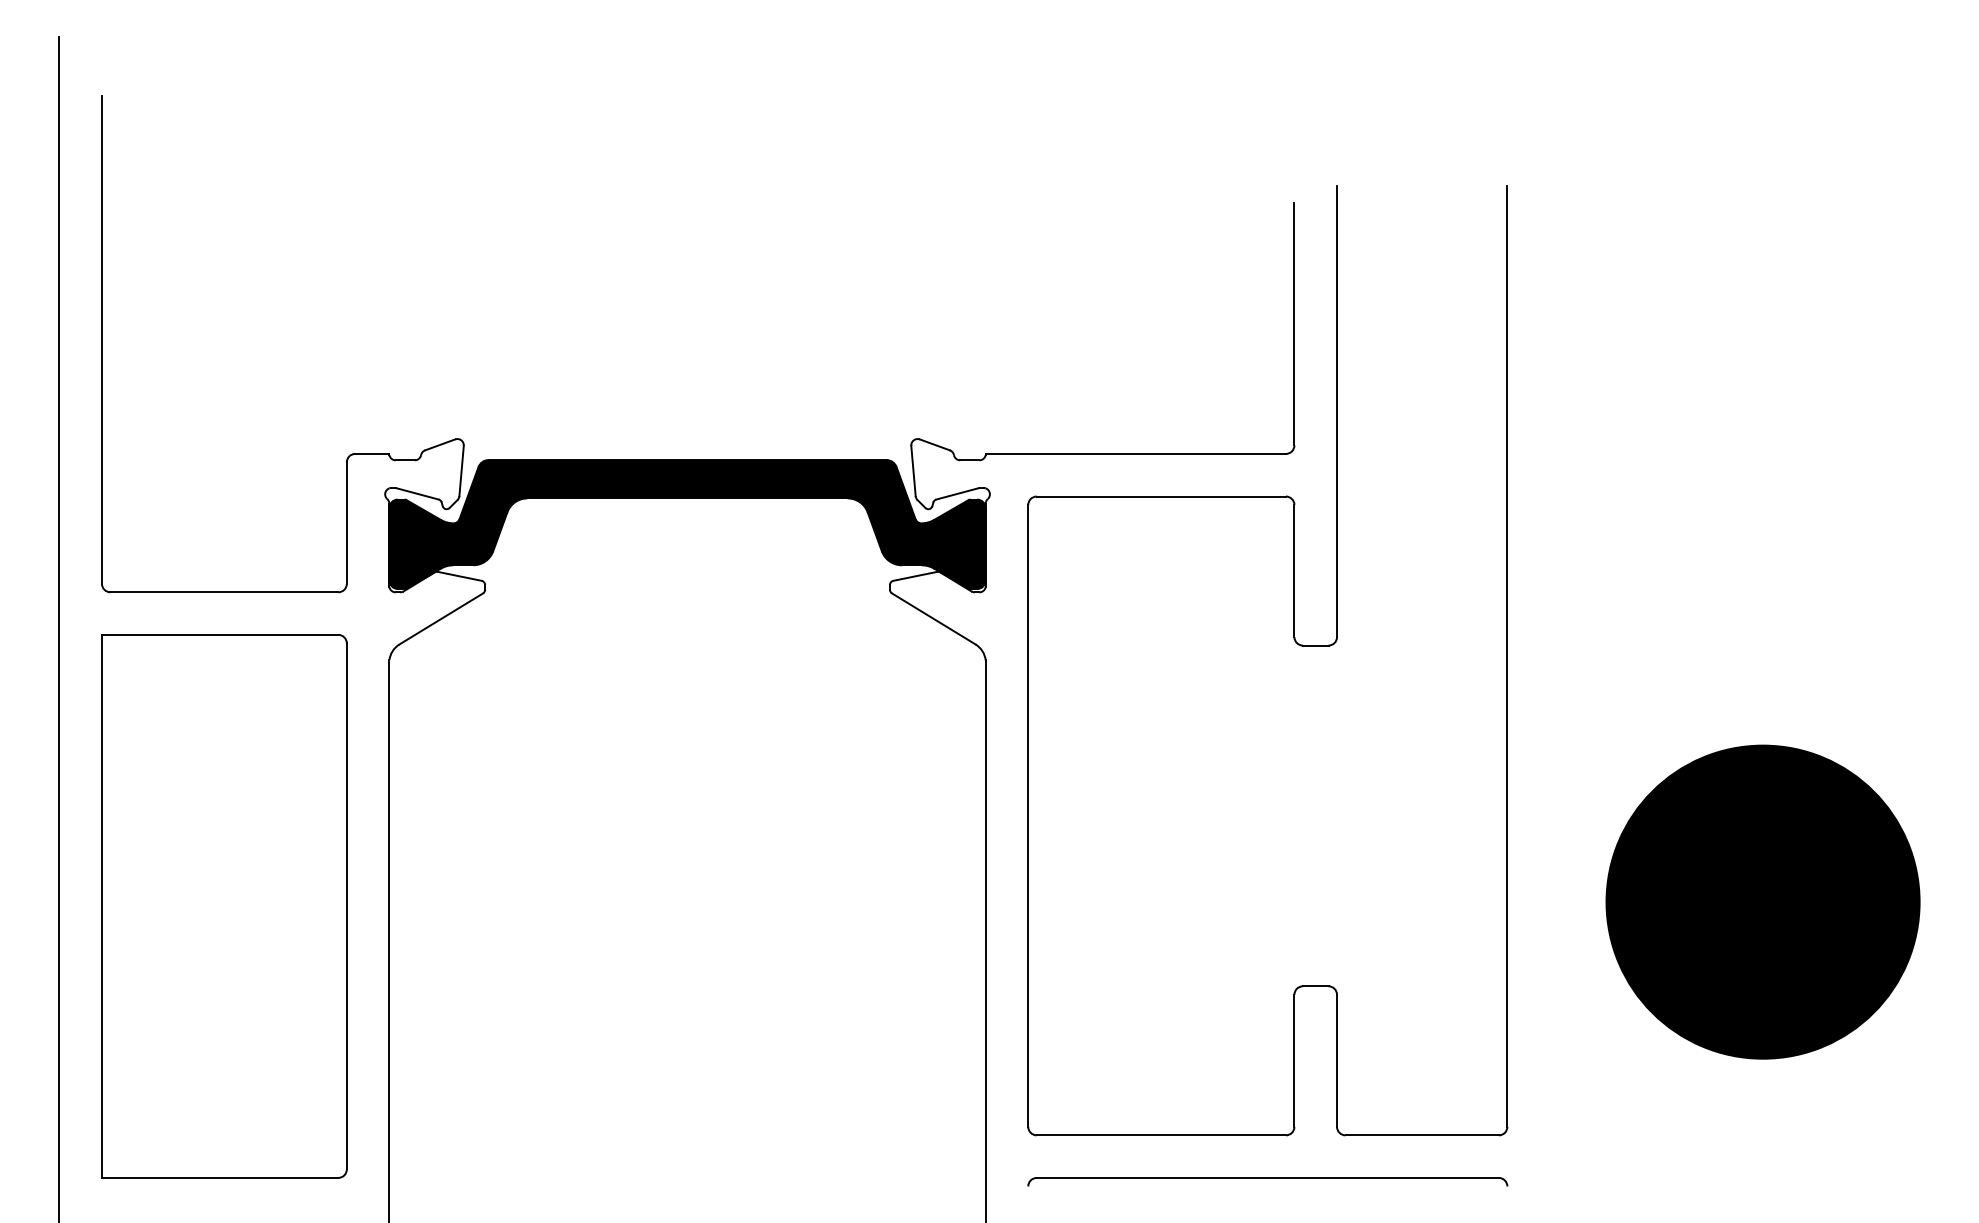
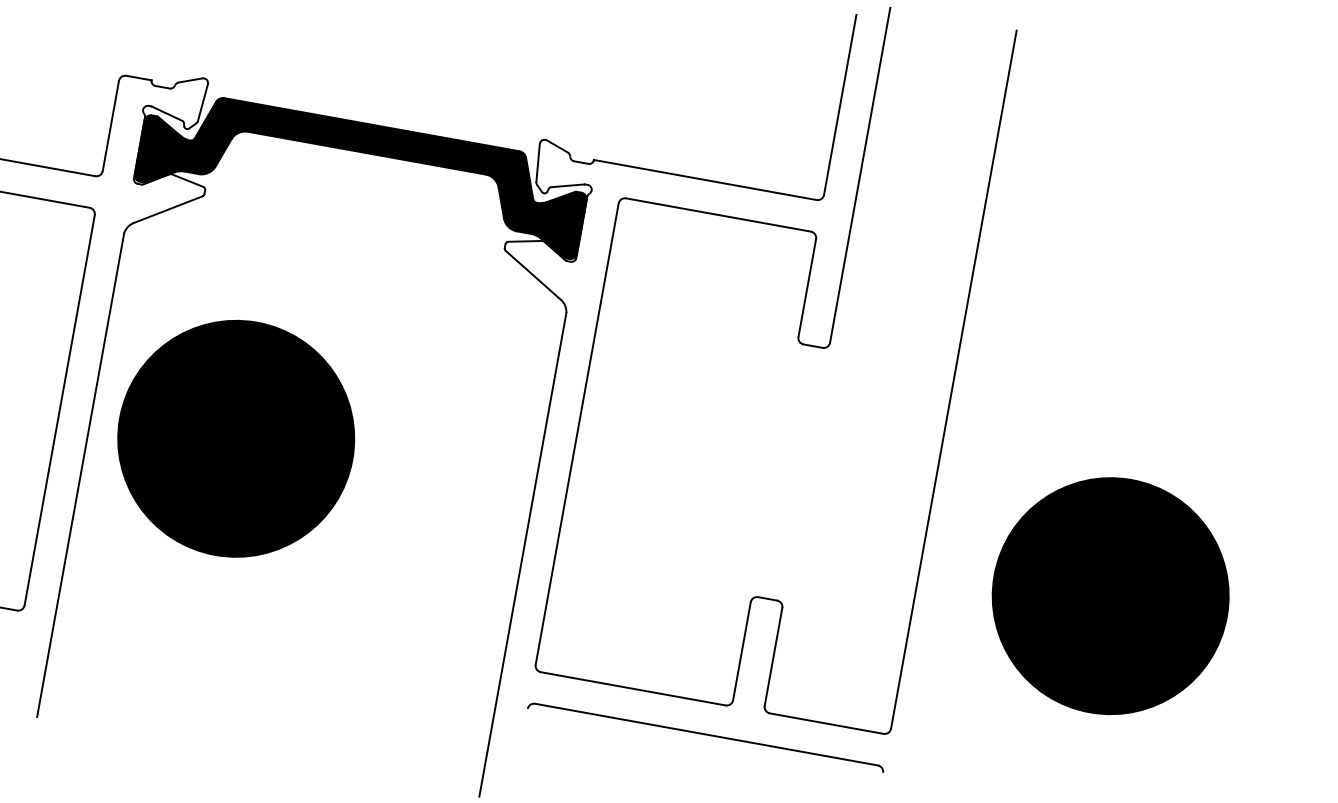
part: (583, 901) -> (235, 438), added

